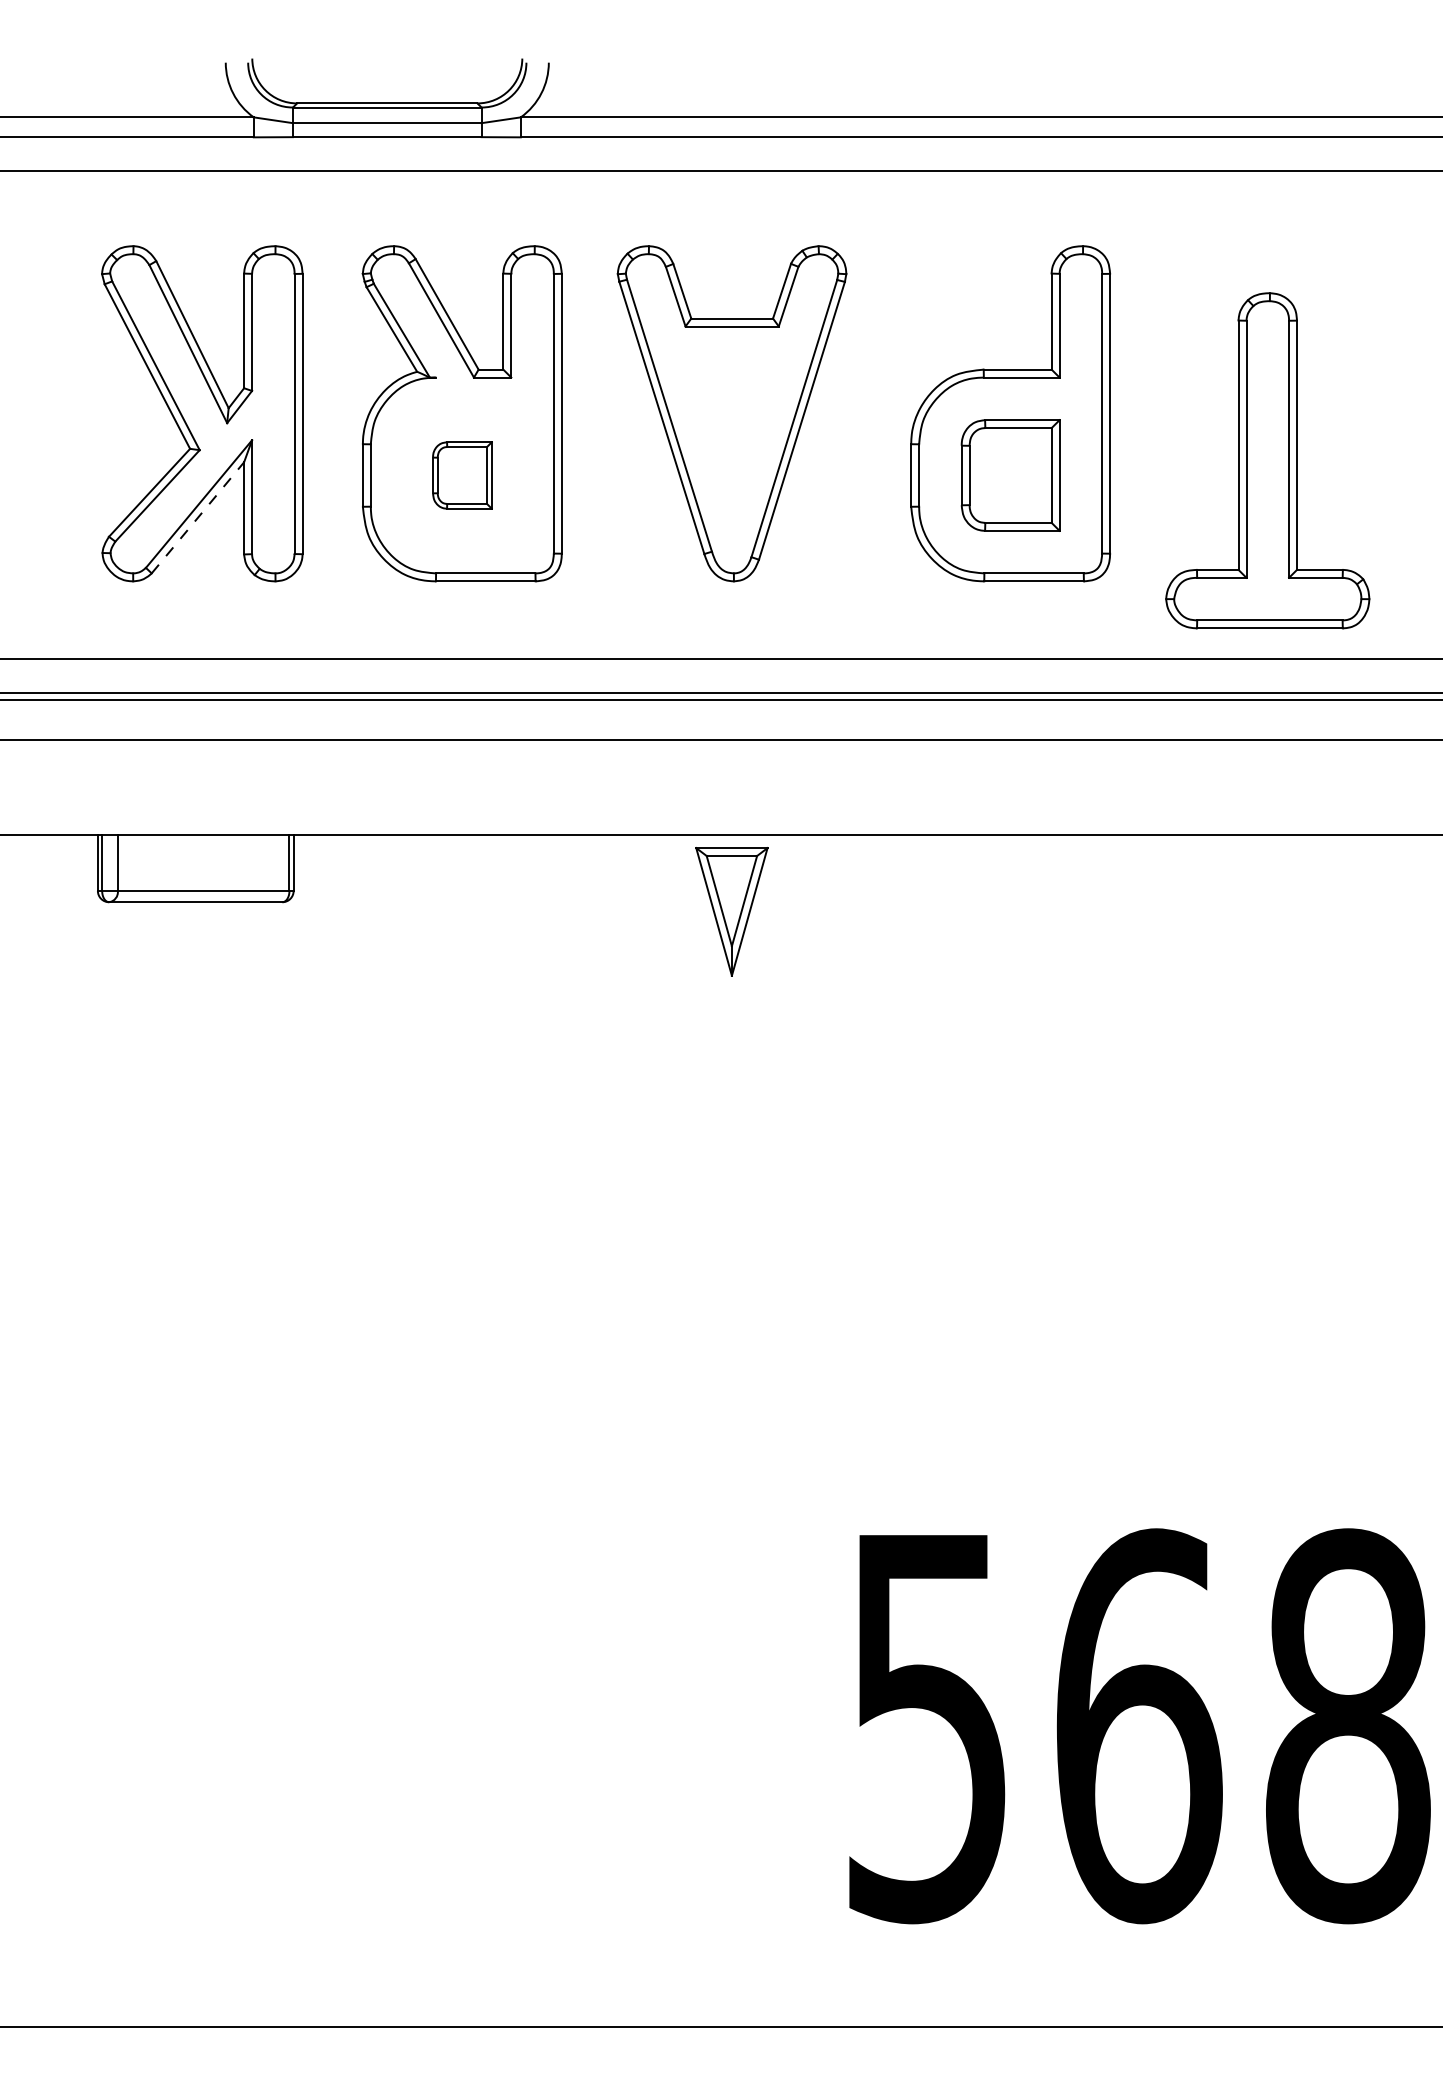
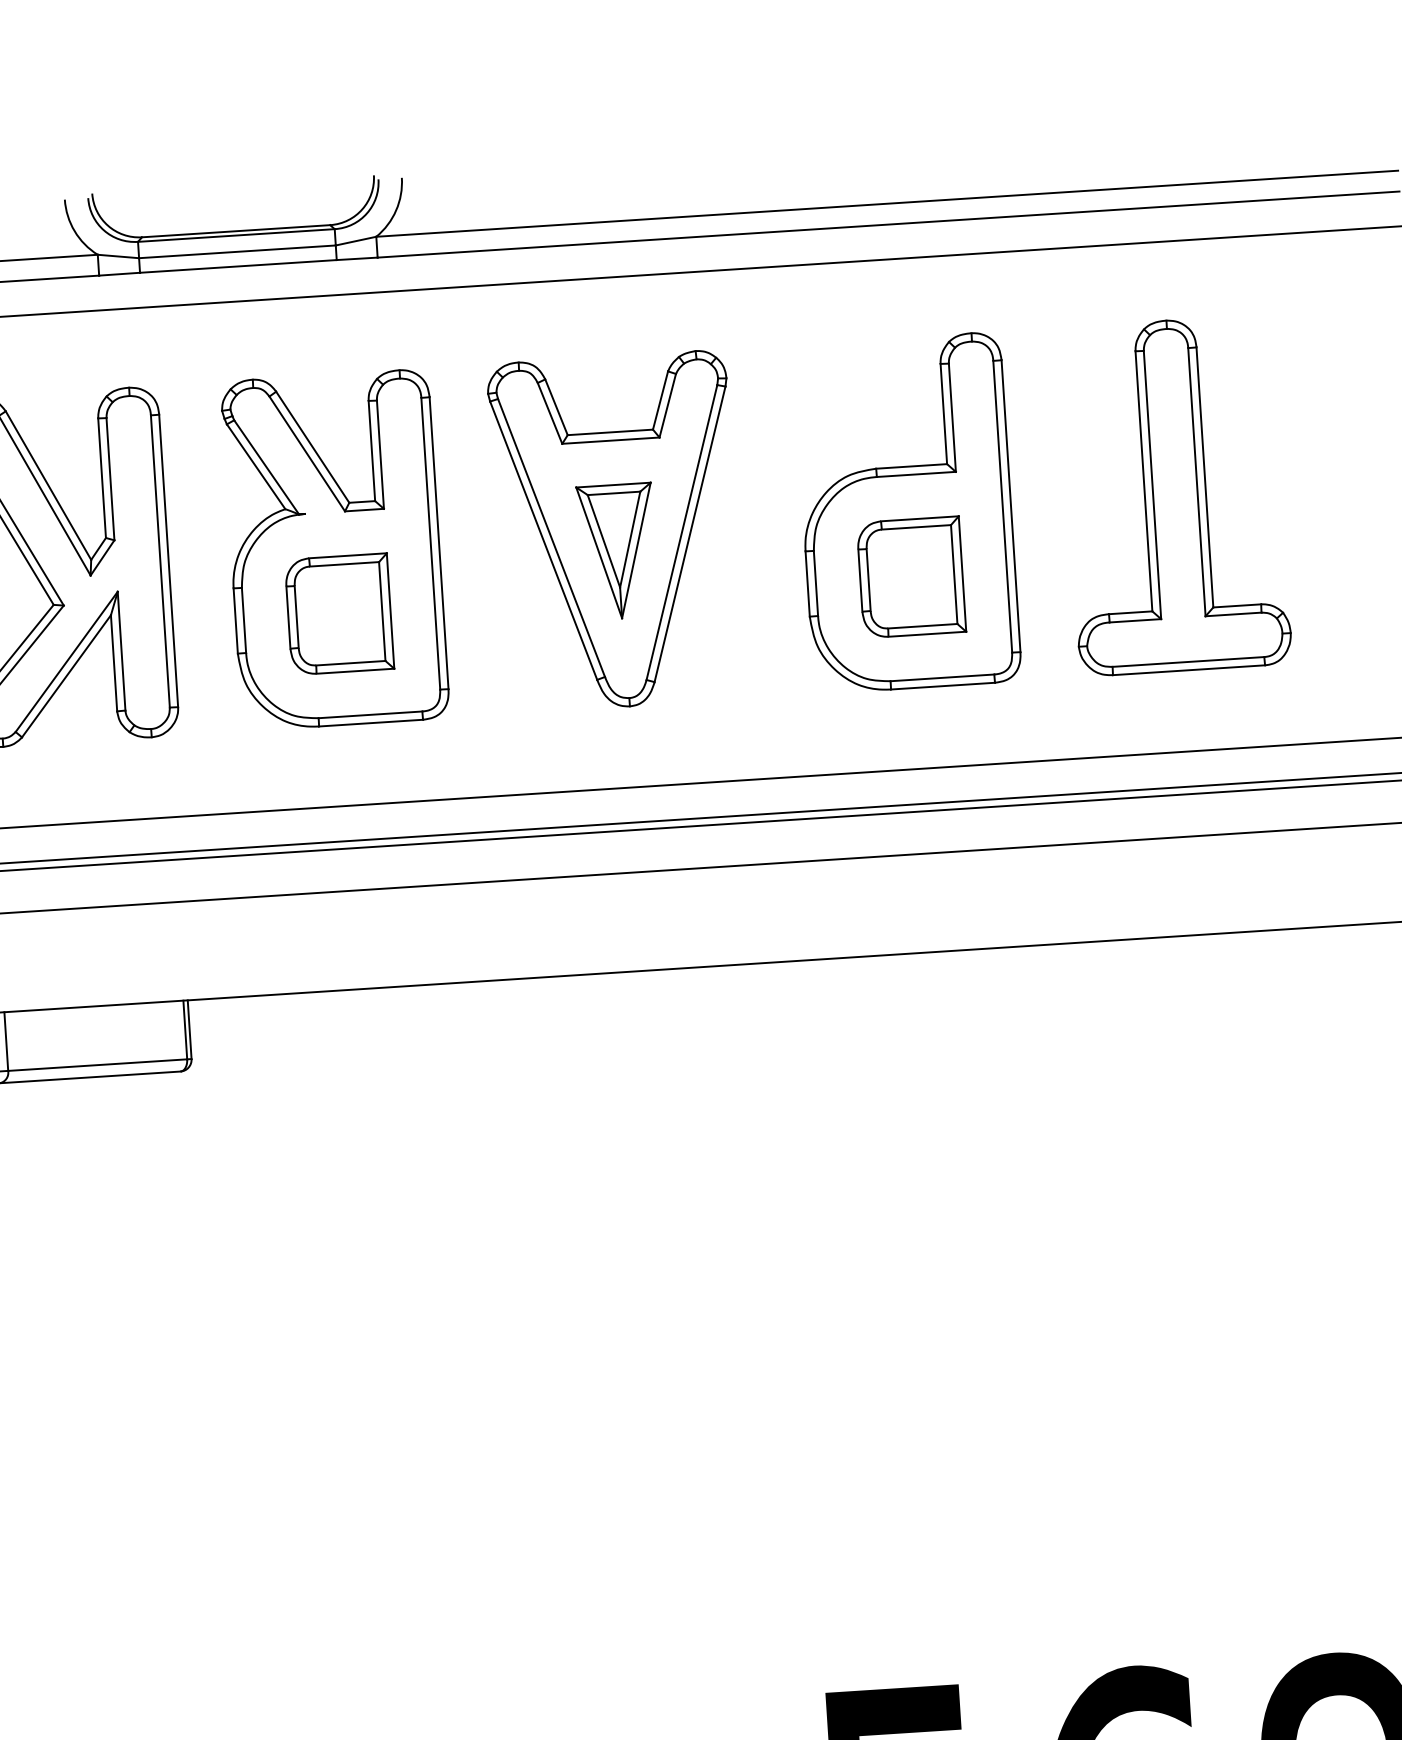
part: (1267, 460) -> (1175, 495), moved
part: (462, 475) -> (339, 614), size x1.67
line: (198, 517) -> (67, 675), dashed -> solid
part: (731, 911) -> (617, 551), moved

